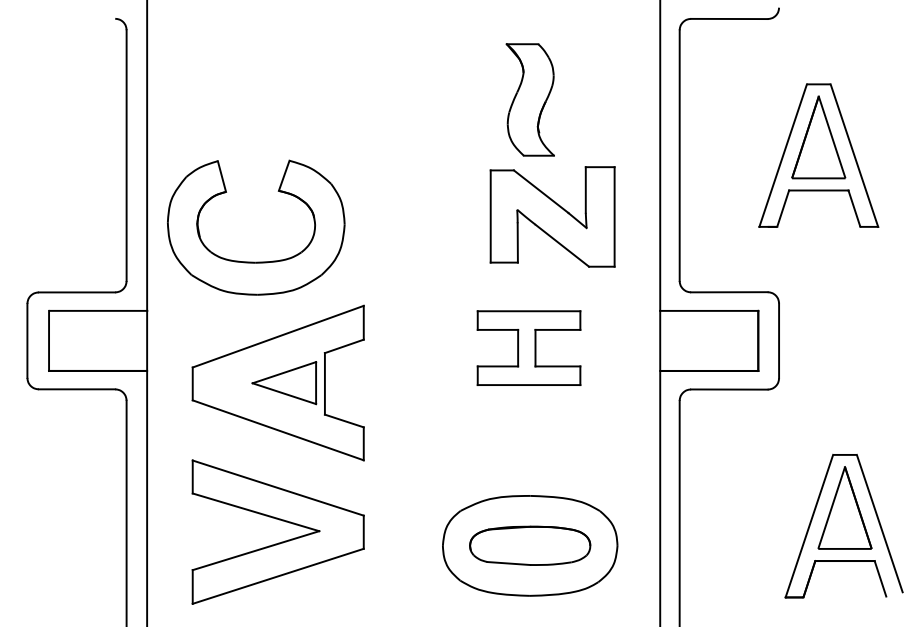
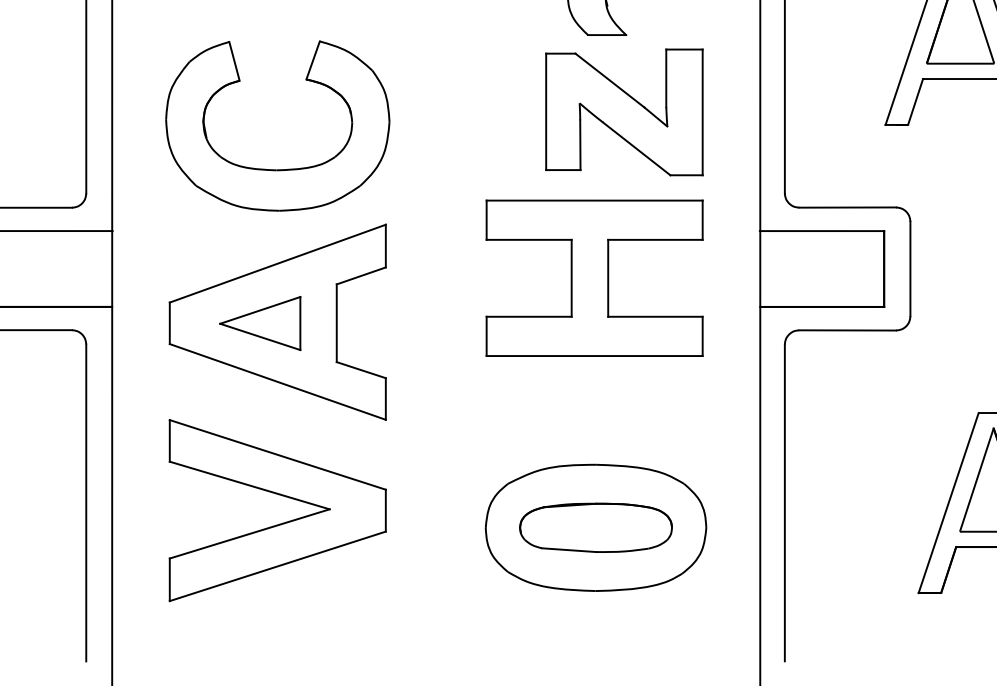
part: (256, 261) -> (278, 168), moved
part: (528, 347) -> (593, 277), size x1.67
part: (284, 383) -> (260, 324), moved

